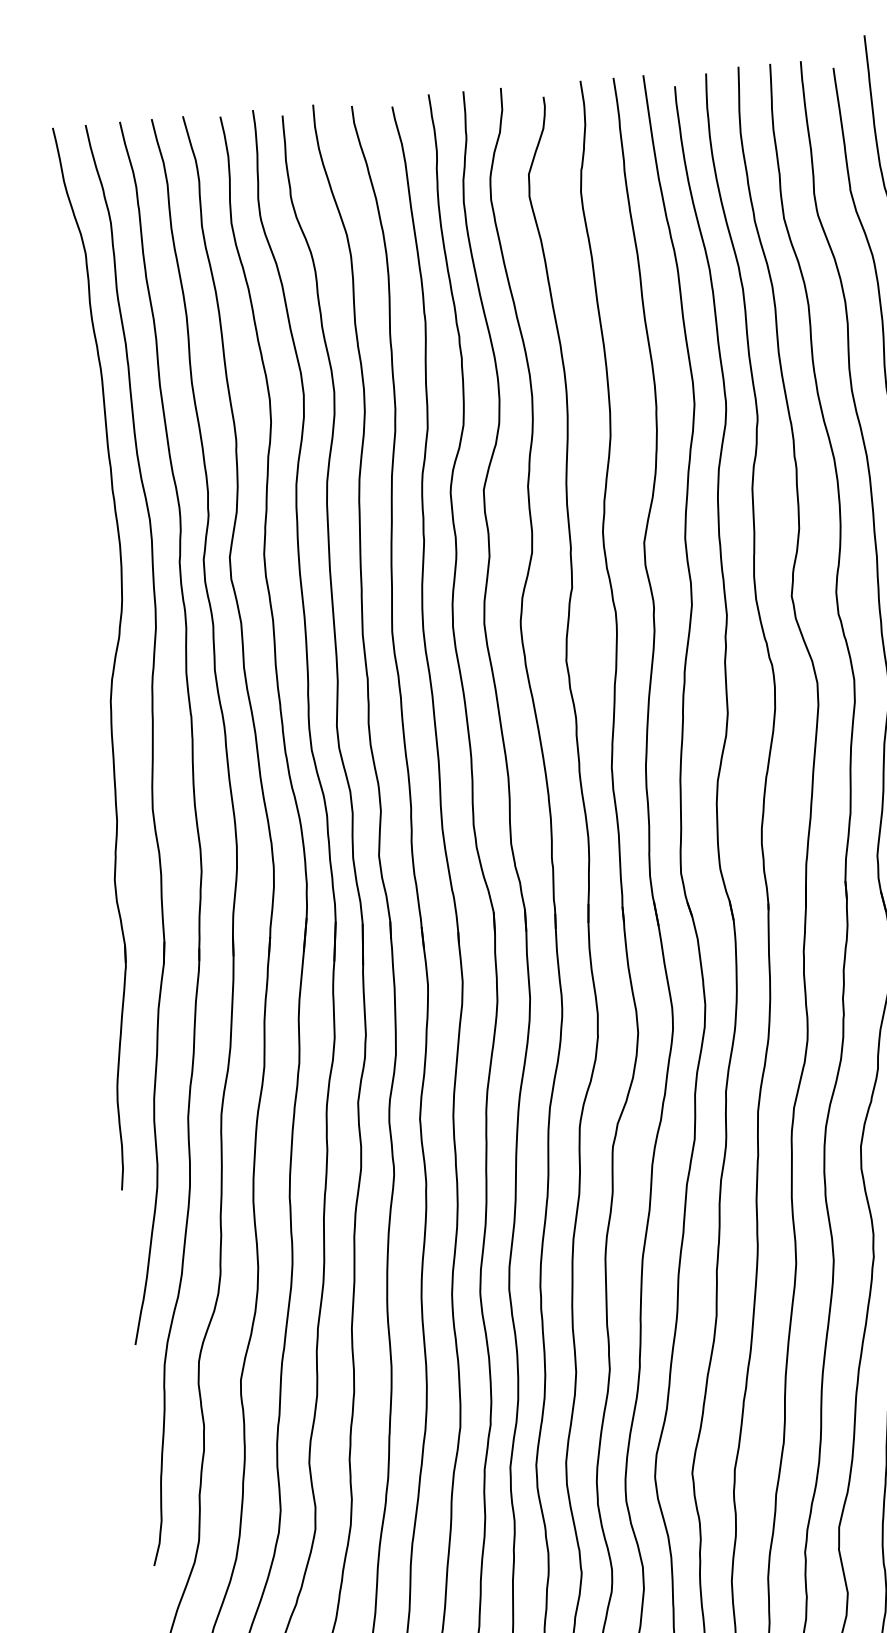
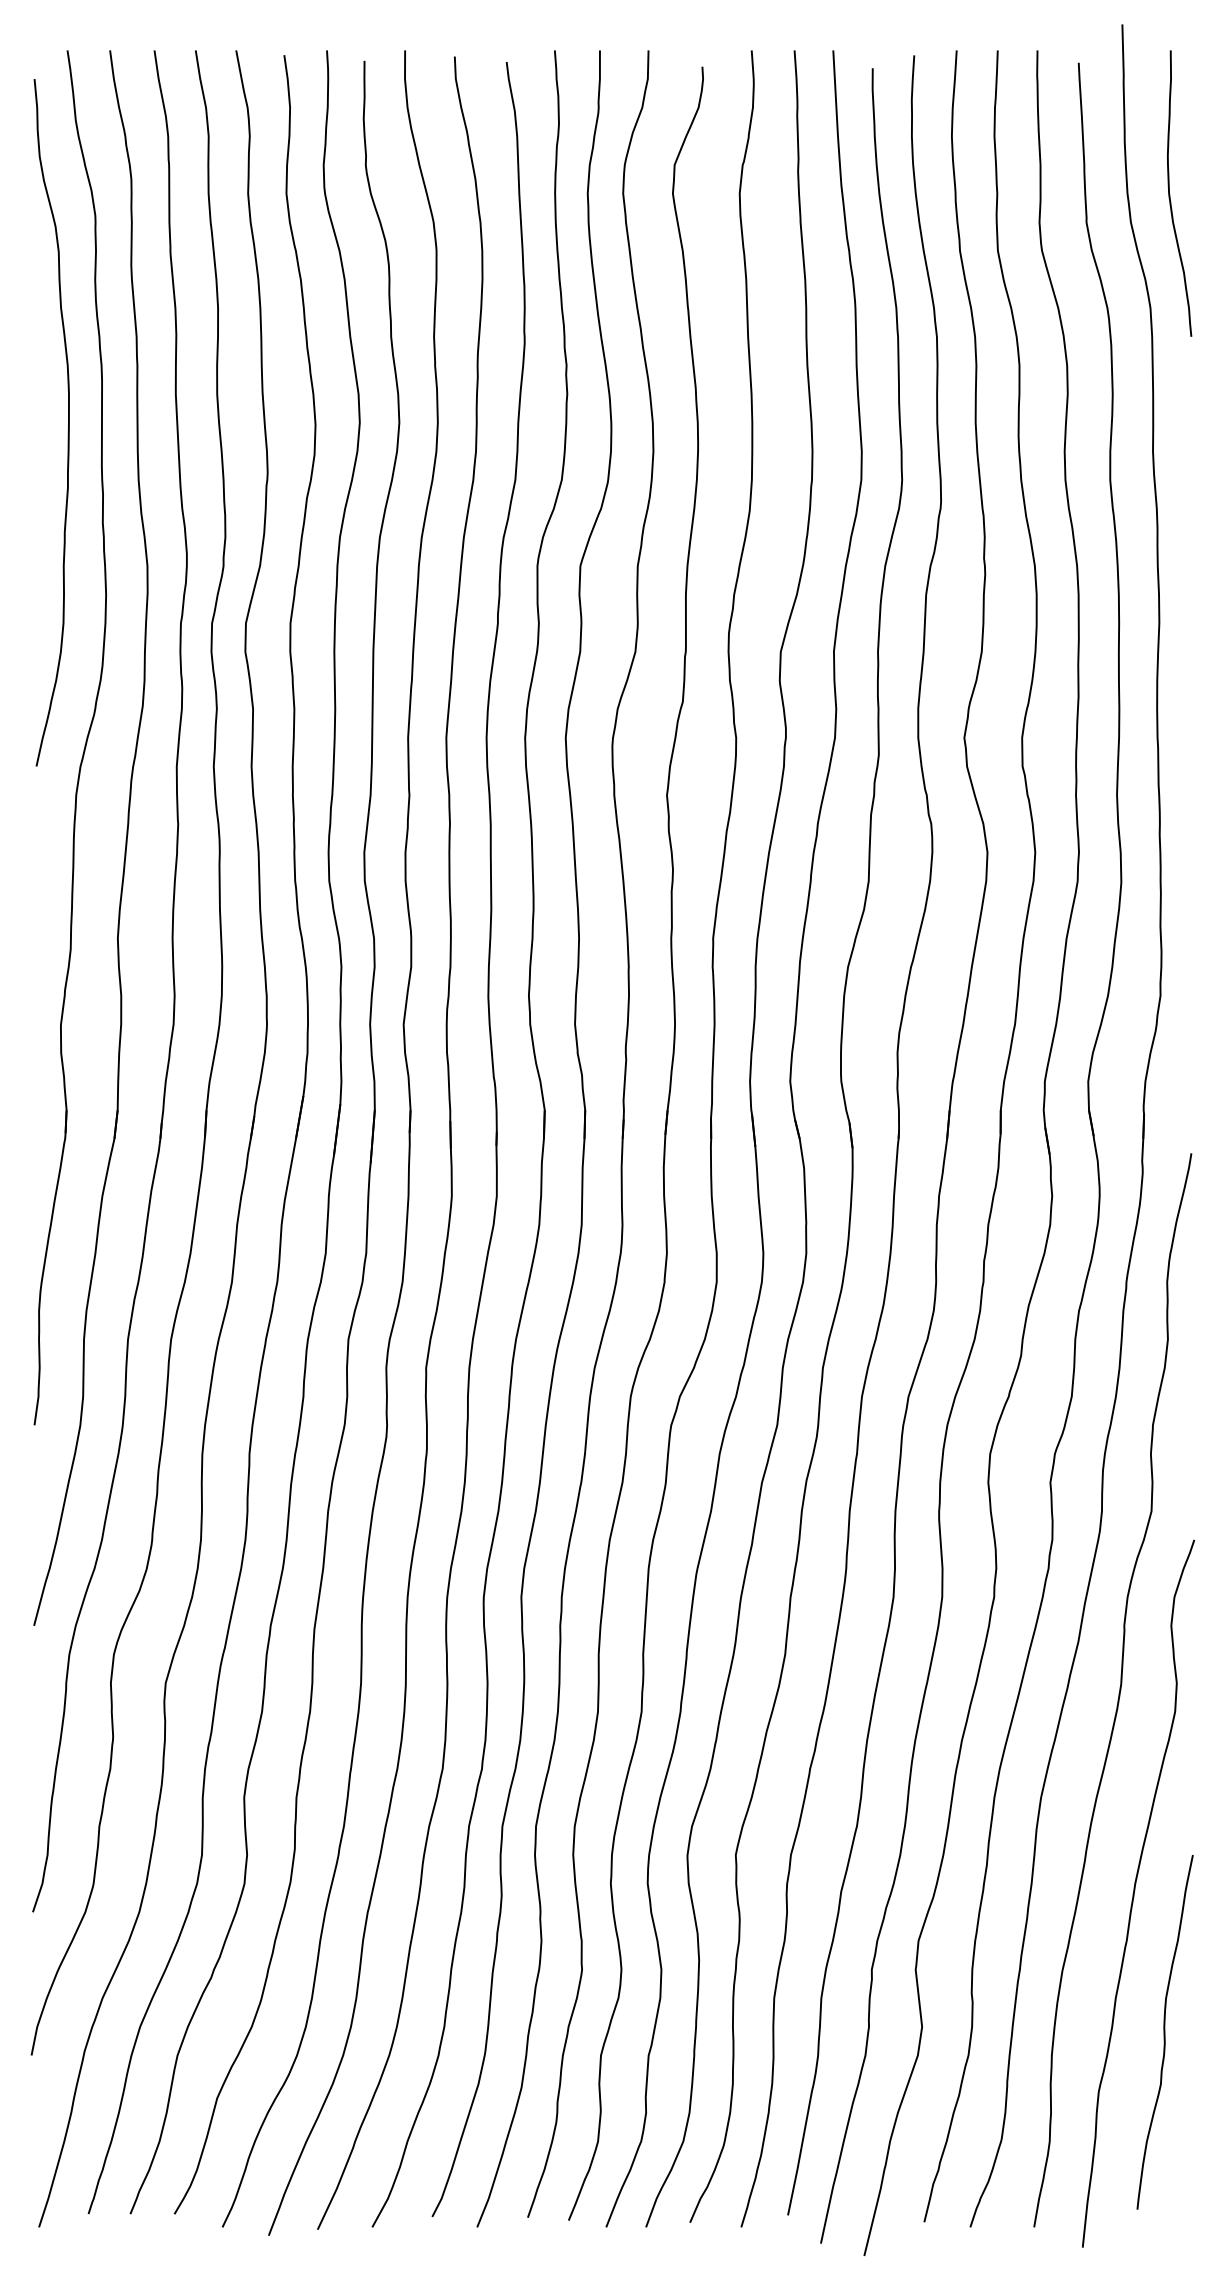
curve: (79, 414) -> (68, 422), added

